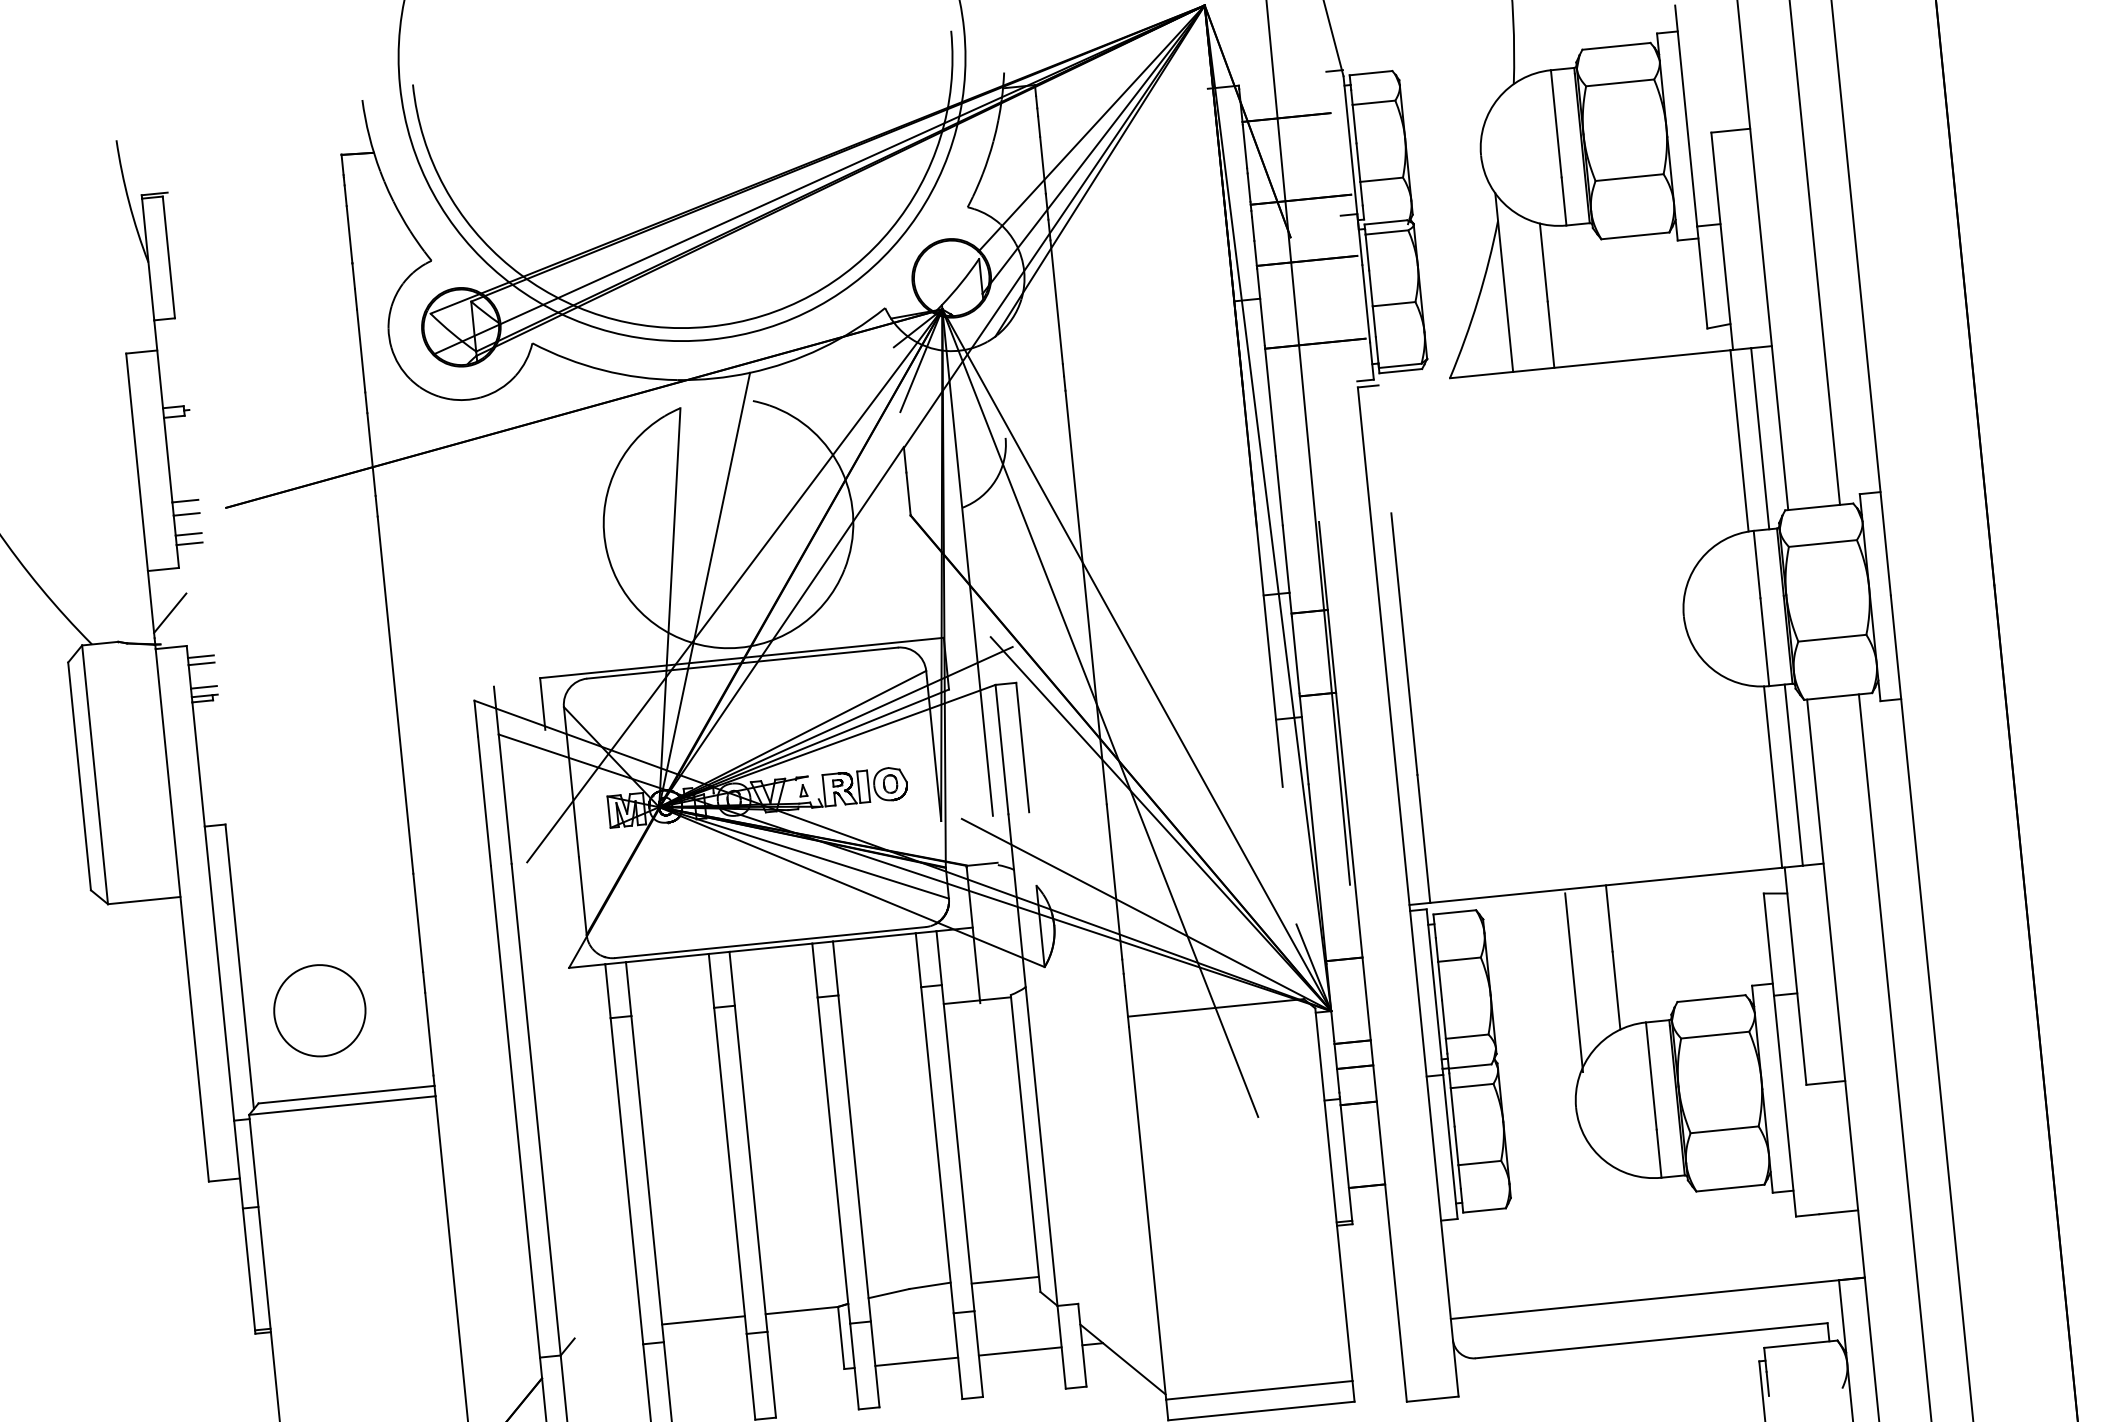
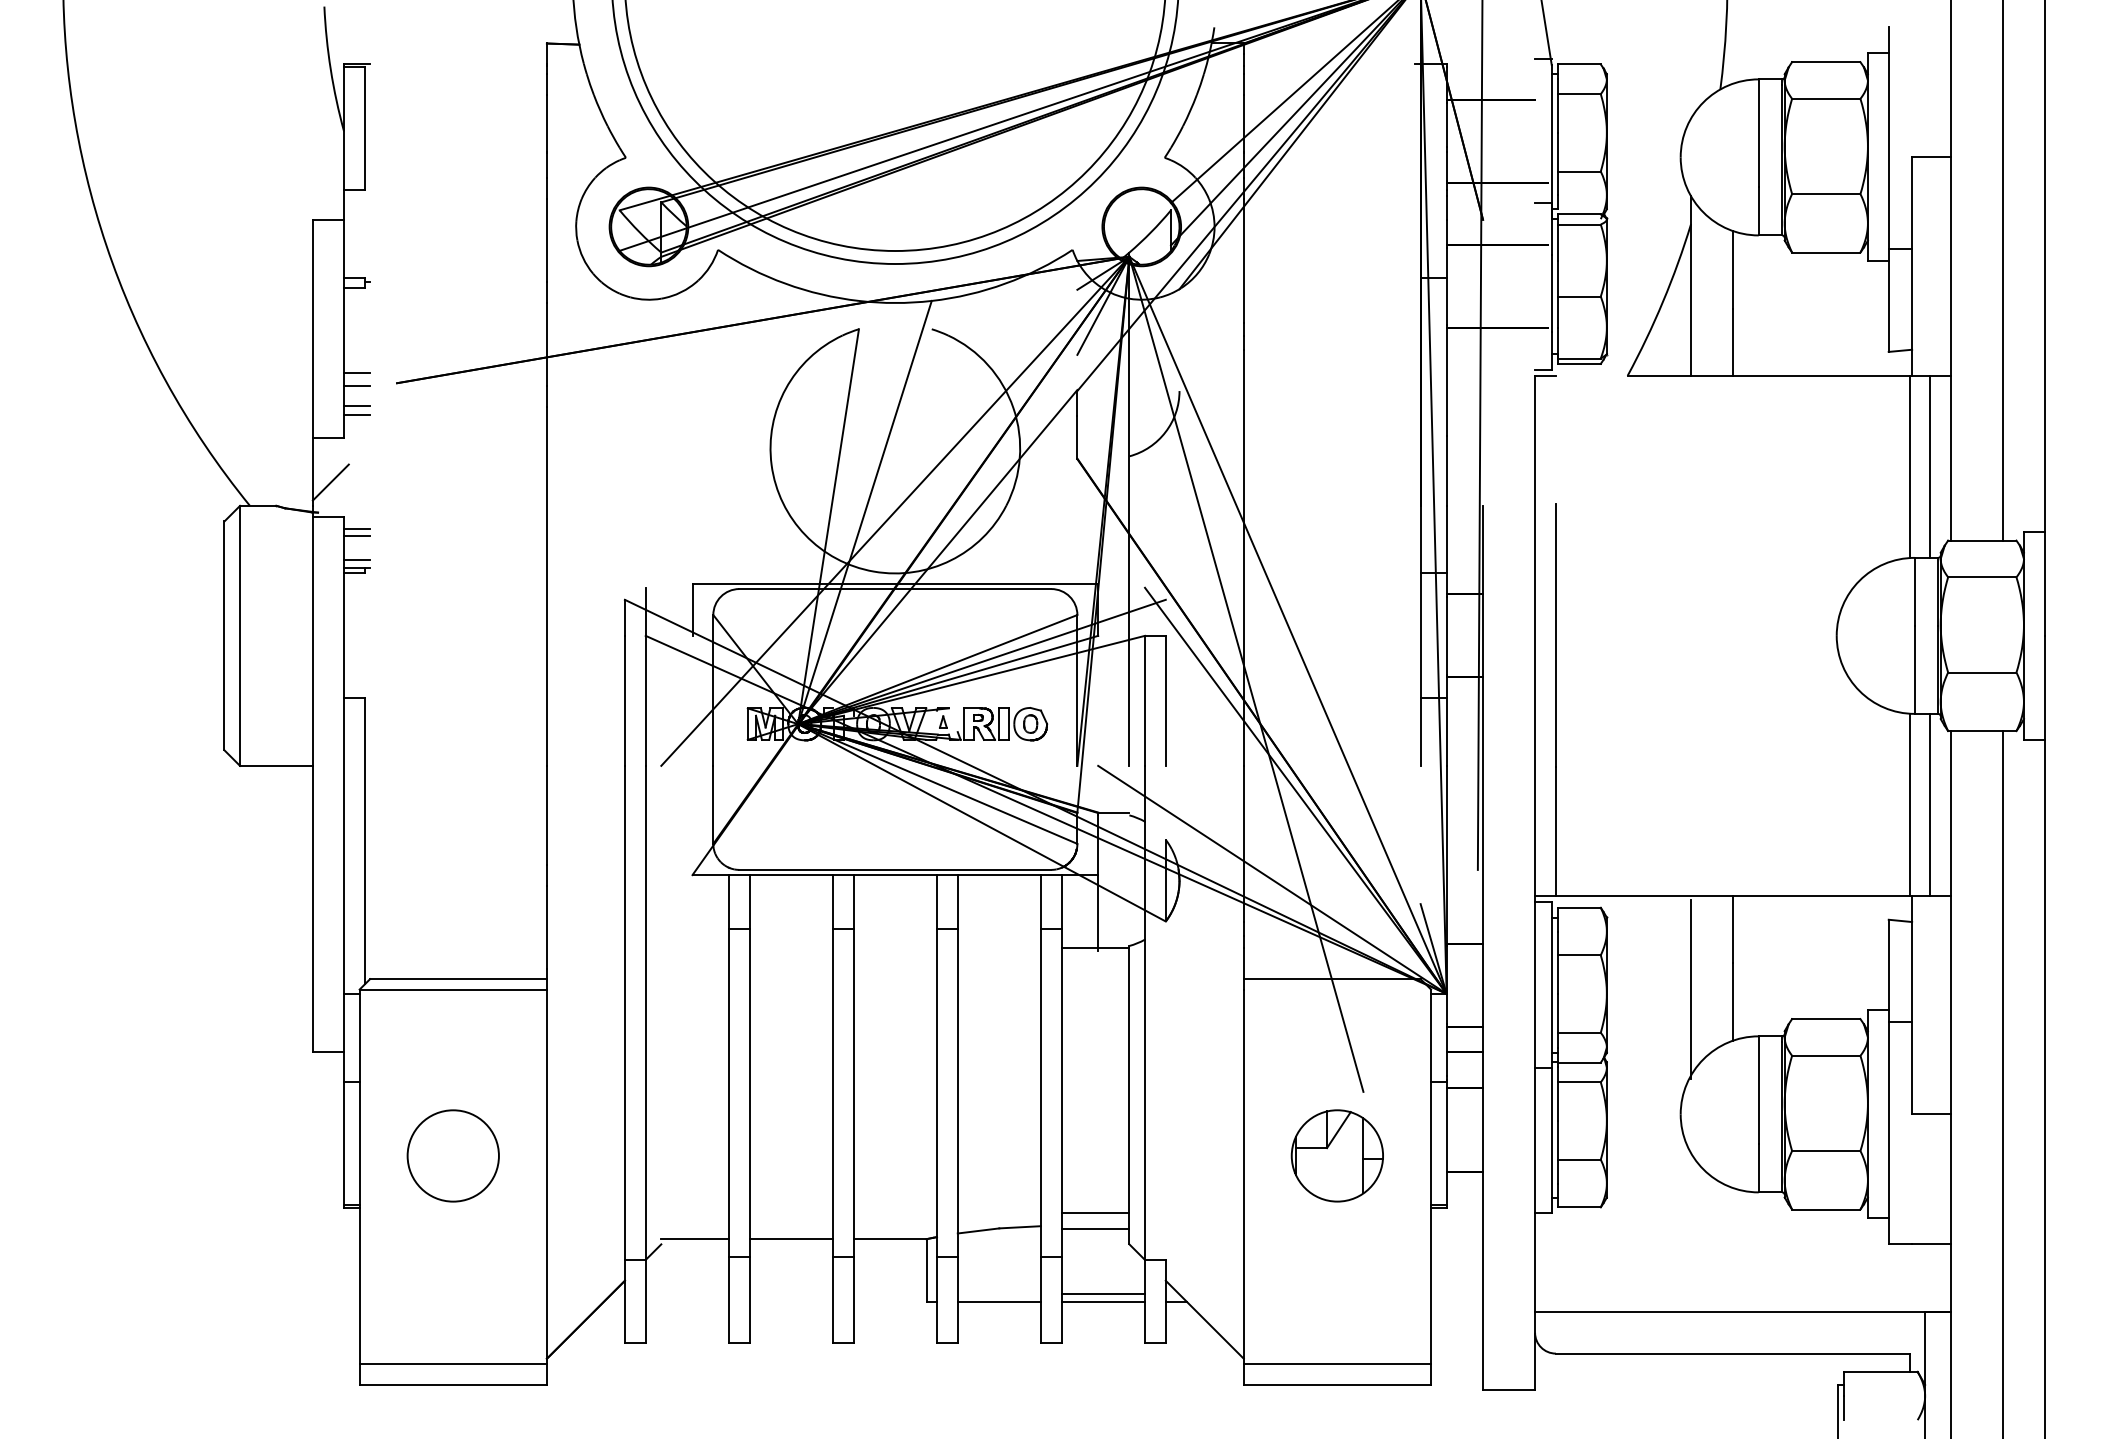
circle: (319, 1010) -> (452, 1155), moved
part: (1237, 1182) -> (1336, 1155), added
line: (1003, 1263) -> (1095, 1212), added
line: (607, 1330) -> (694, 1239), added
line: (1019, 1344) -> (1103, 1294), added

